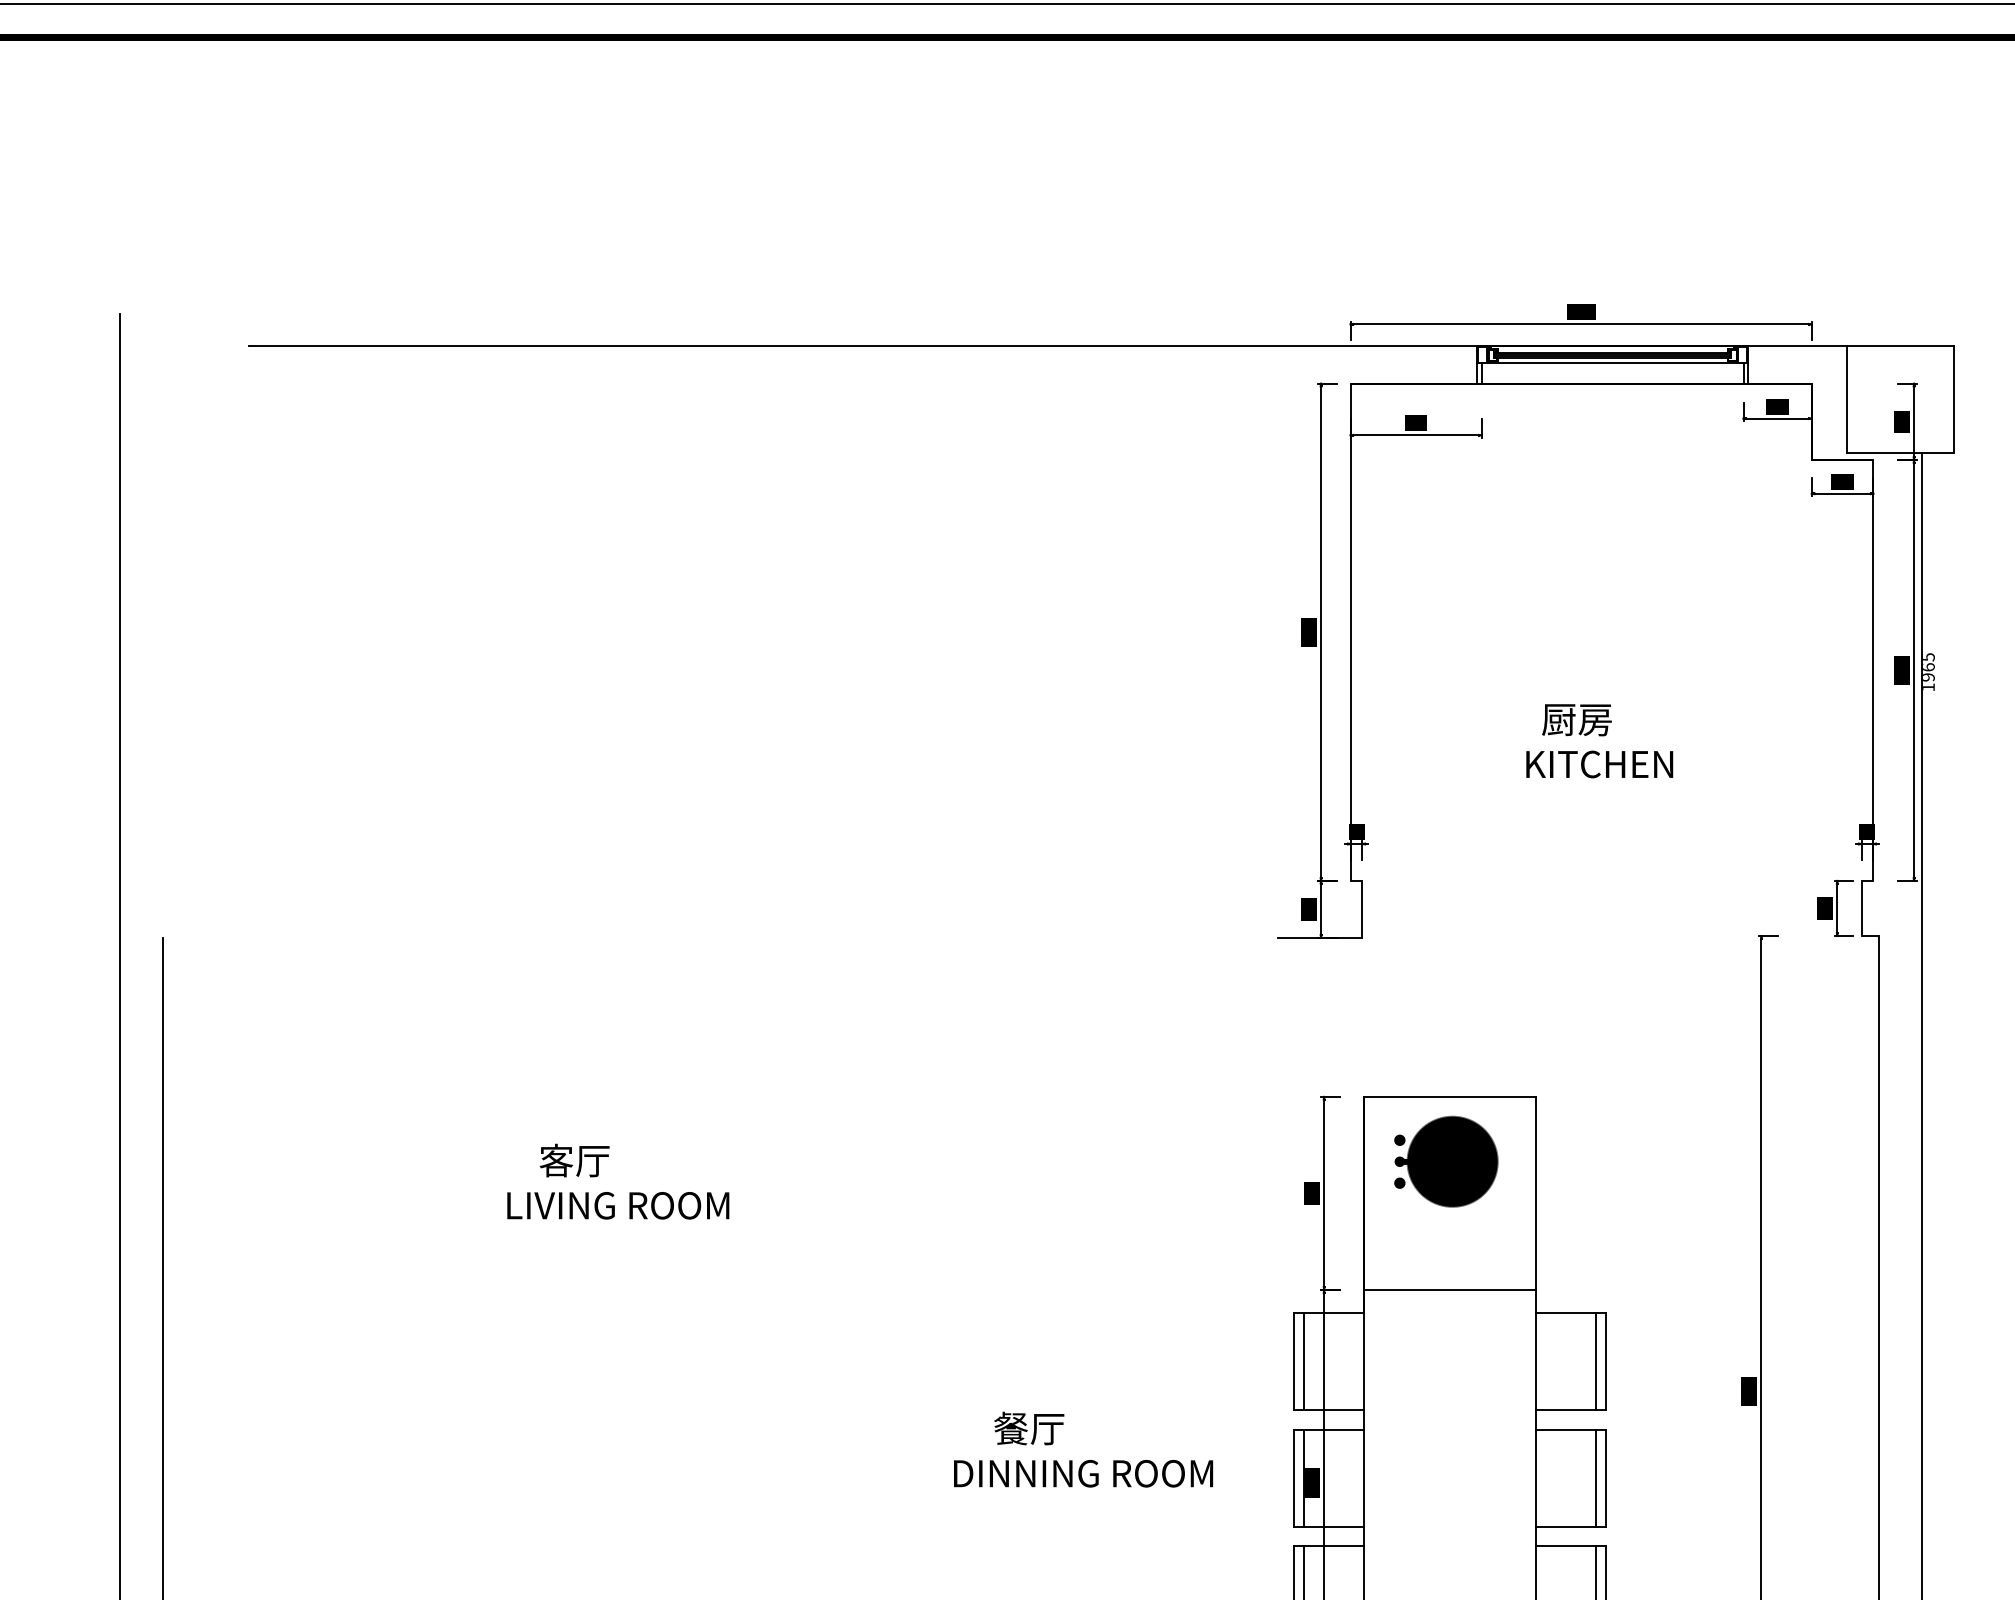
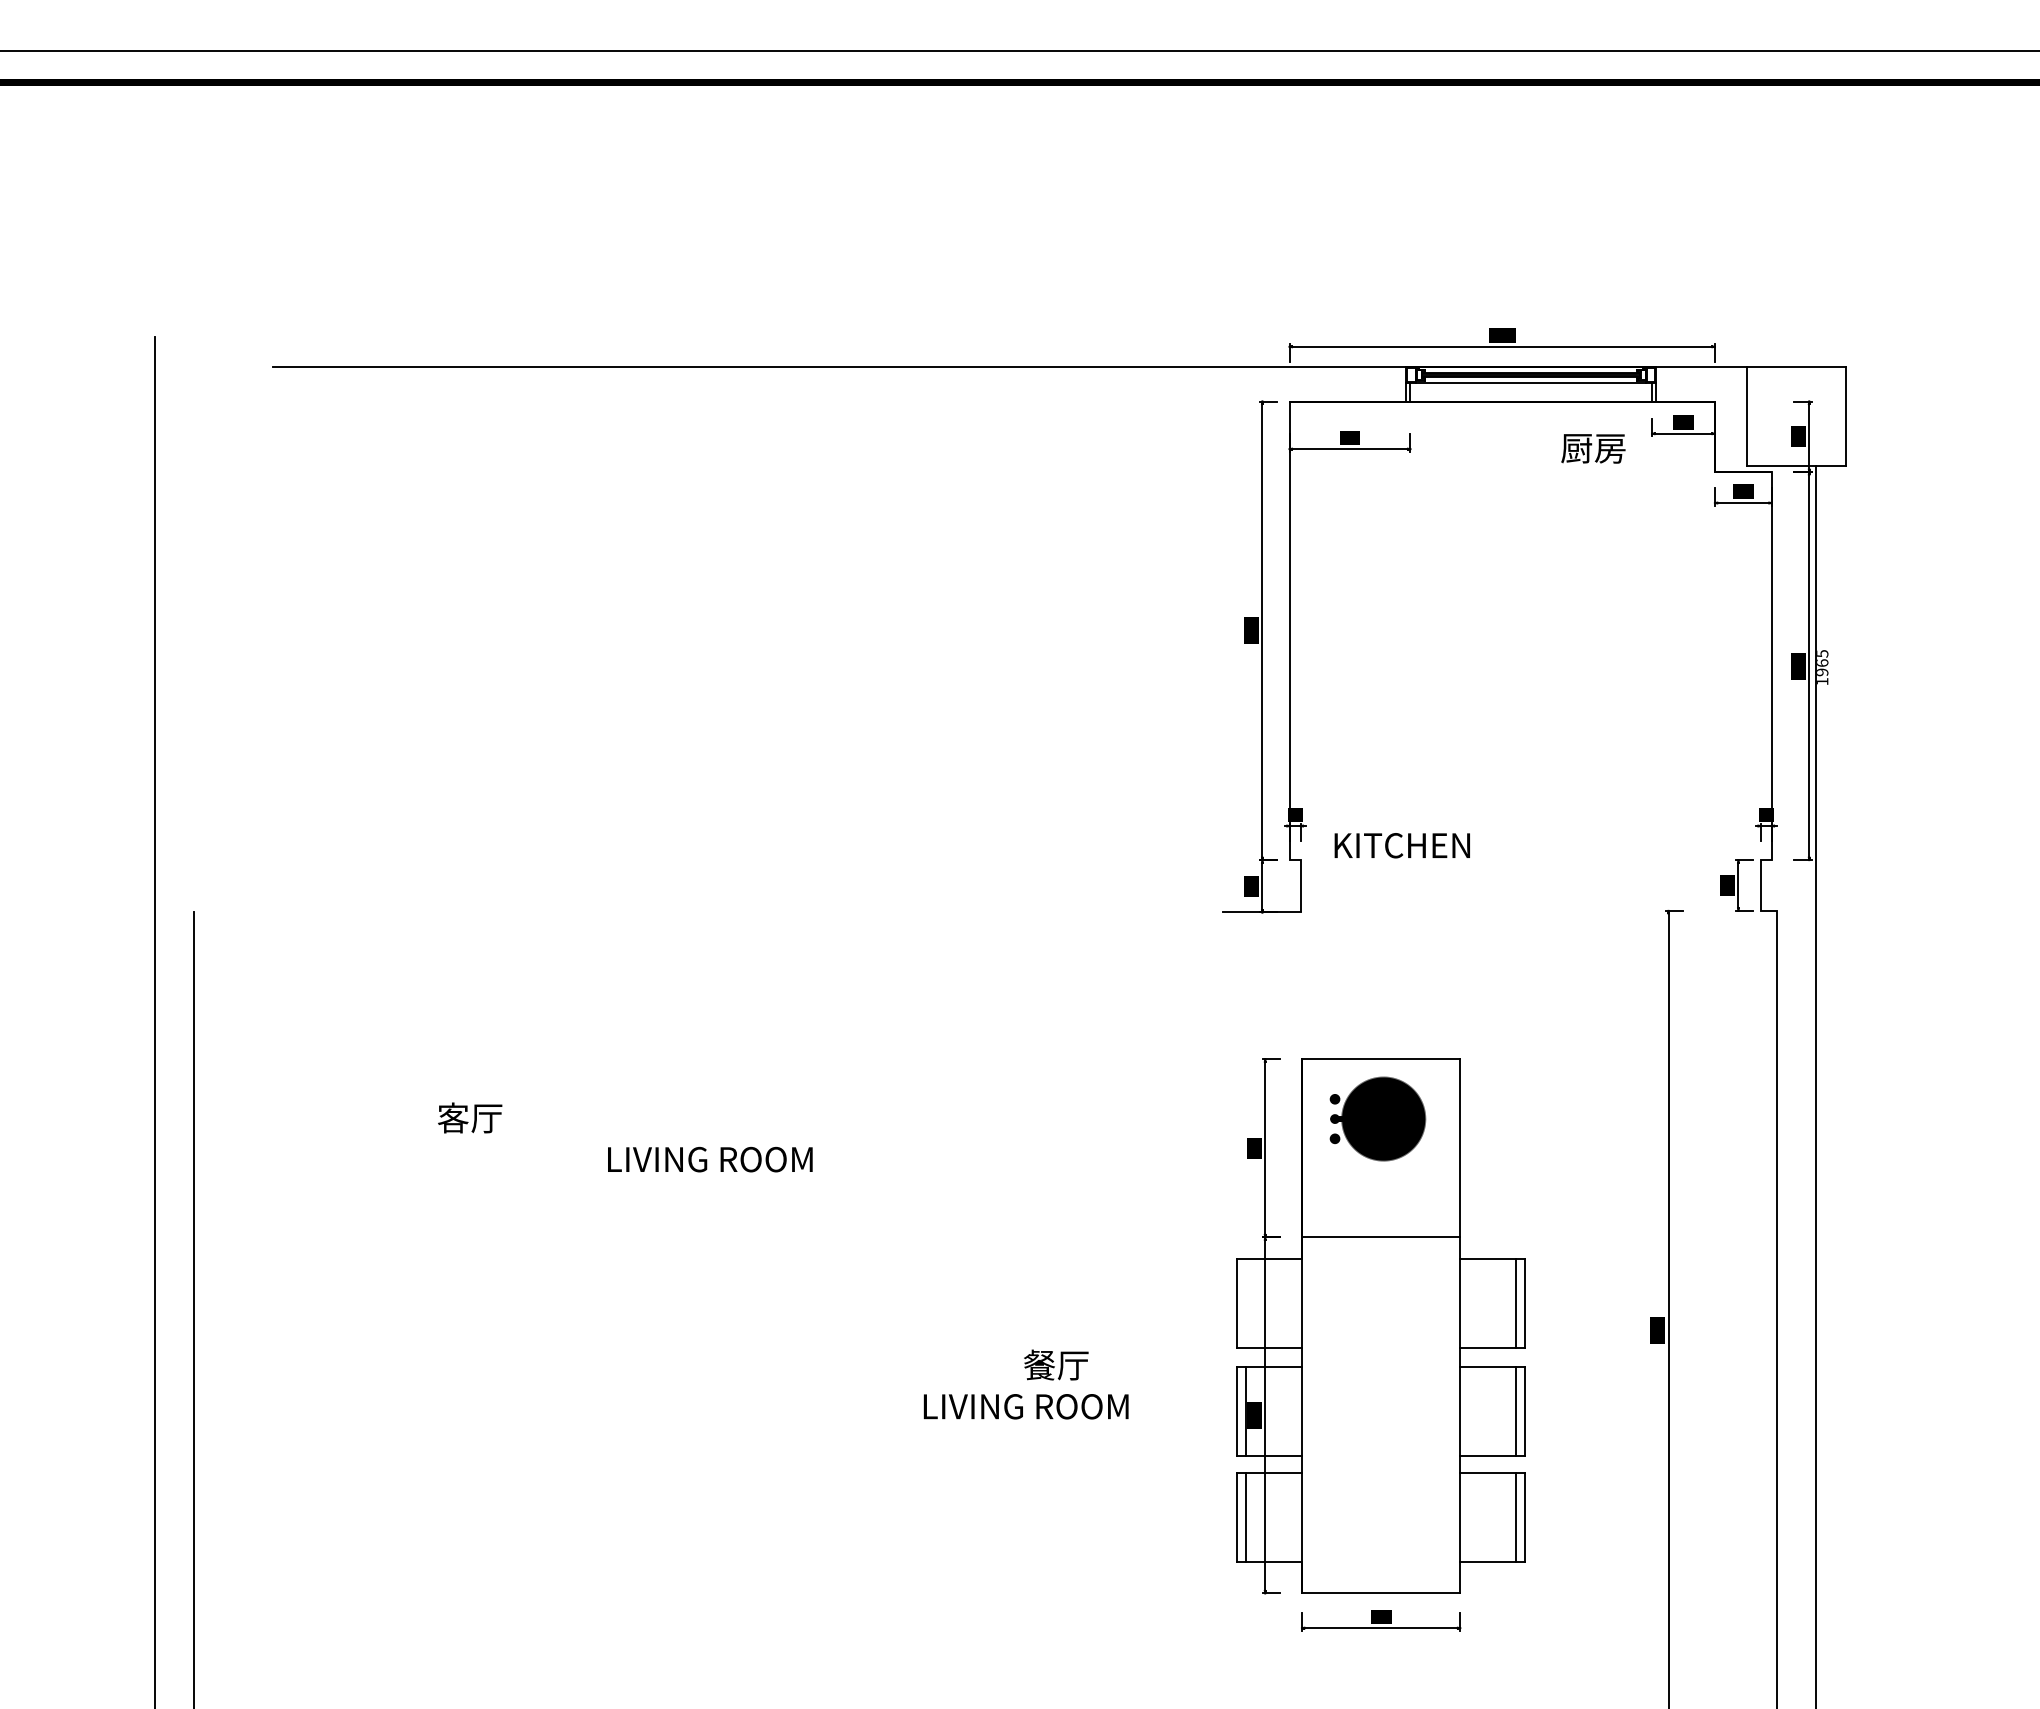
text: (1577, 719) -> (1593, 448), moved
text: (1598, 764) -> (1401, 845), moved
text: (575, 1160) -> (470, 1117), moved
text: (618, 1205) -> (710, 1159), moved
line: (1303, 1360) -> (1246, 1302), removed
text: (1029, 1427) -> (1056, 1364), moved
text: (1084, 1473) -> (1044, 1406), DINNING ROOM -> LIVING ROOM

